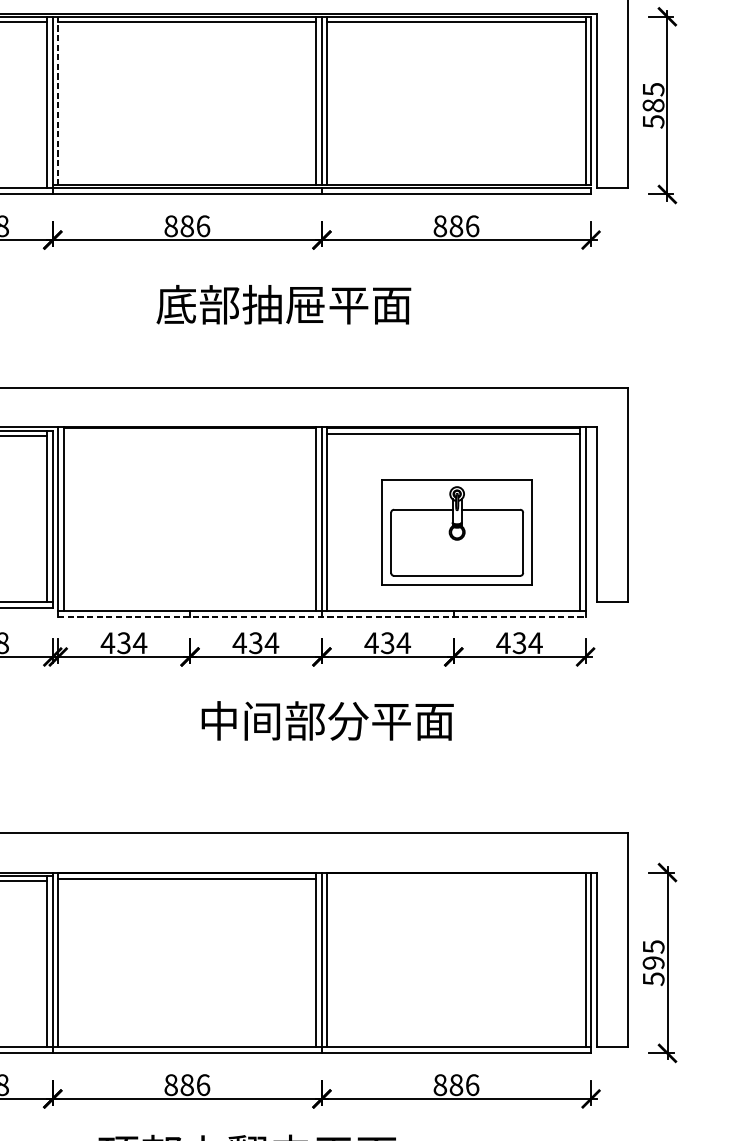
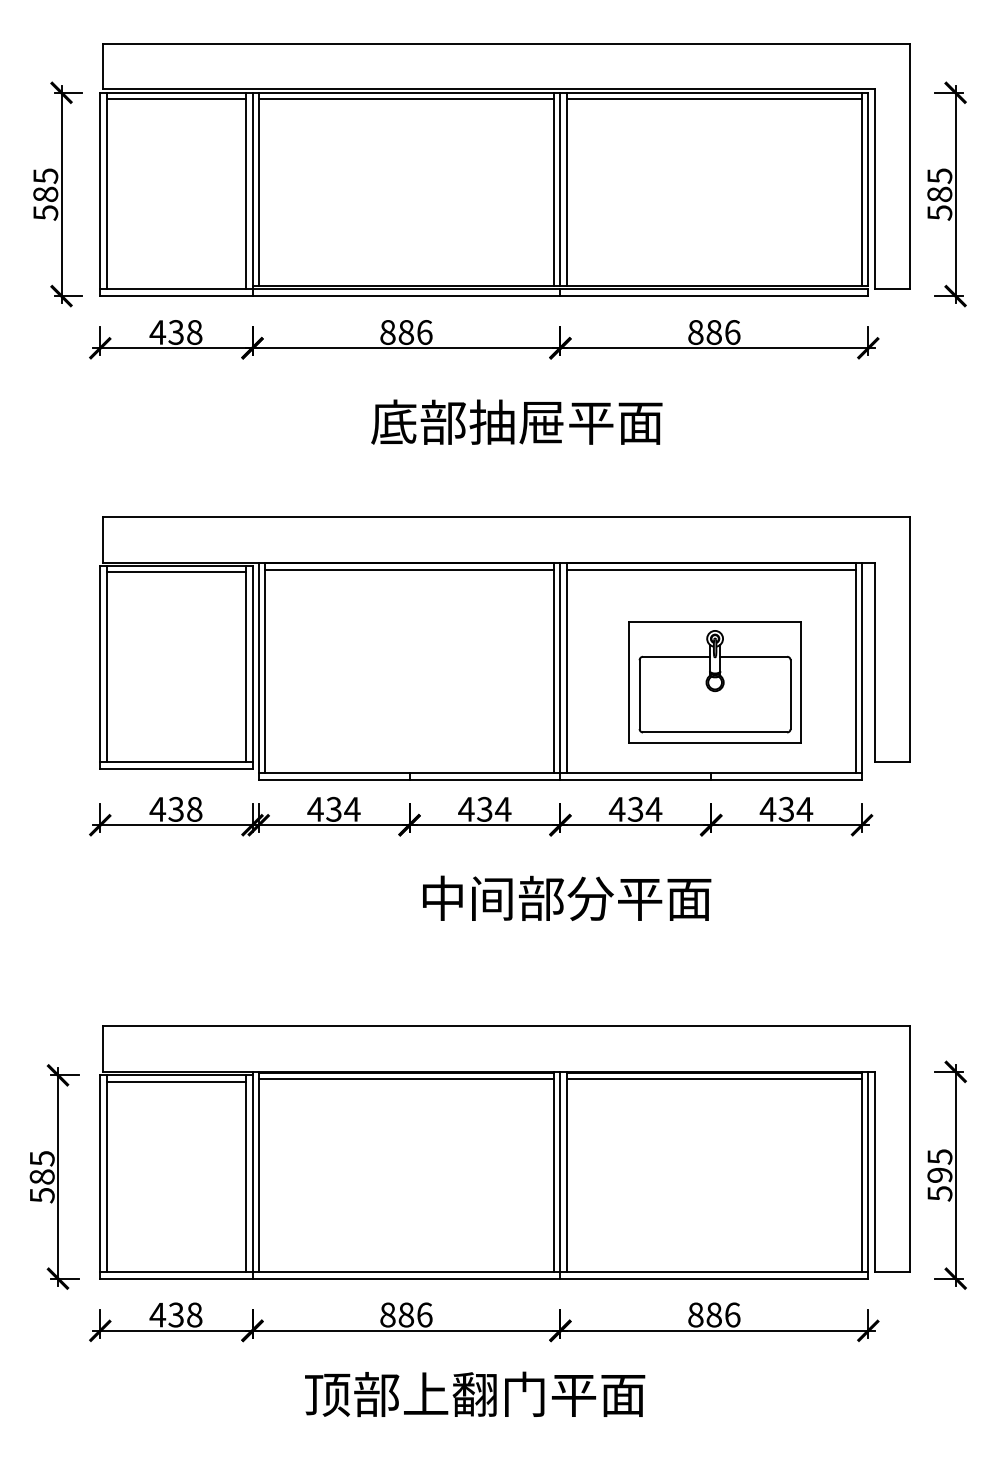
line: (58, 100) -> (258, 188), dashed -> solid
line: (190, 433) -> (409, 569), added
line: (322, 617) -> (560, 779), dashed -> solid
line: (456, 878) -> (714, 1078), added

